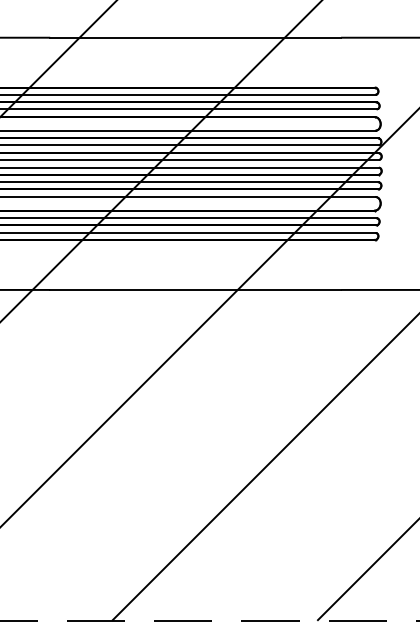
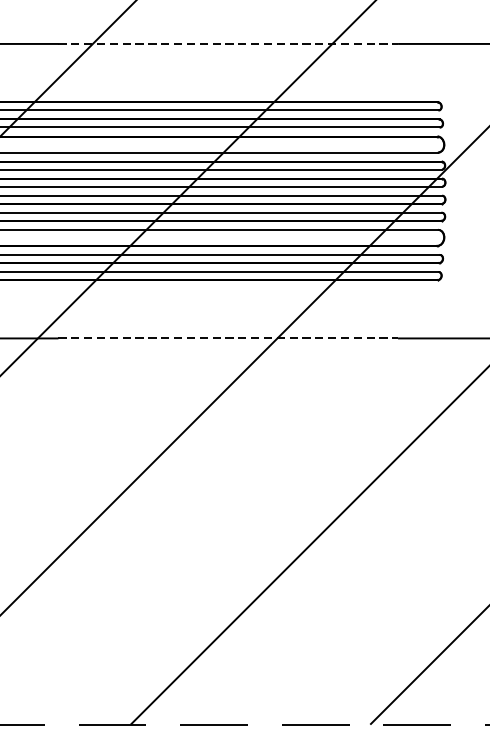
line: (196, 37) -> (229, 43), solid -> dashed
line: (196, 289) -> (229, 337), solid -> dashed

